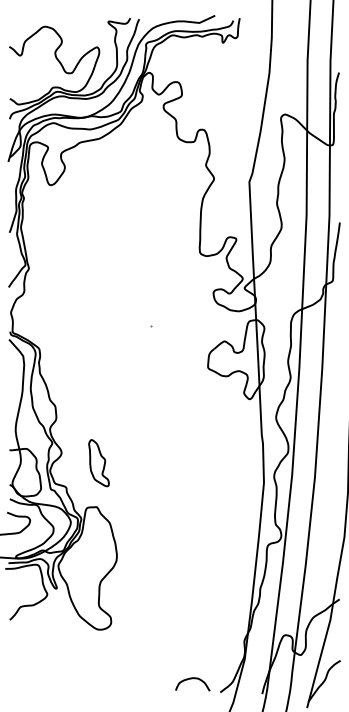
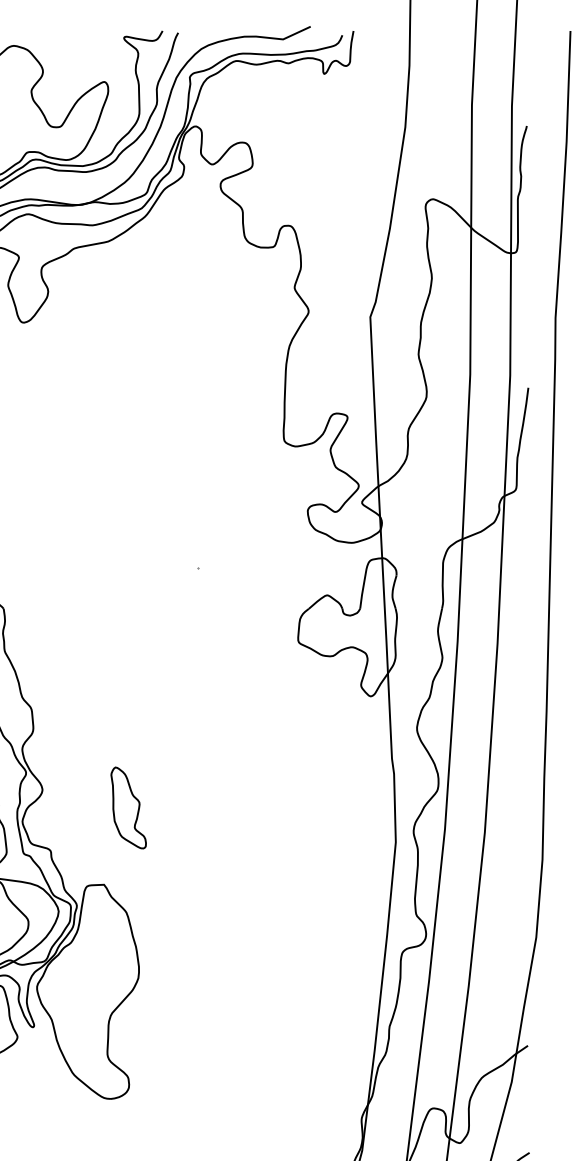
part: (98, 463) -> (127, 808), moved

